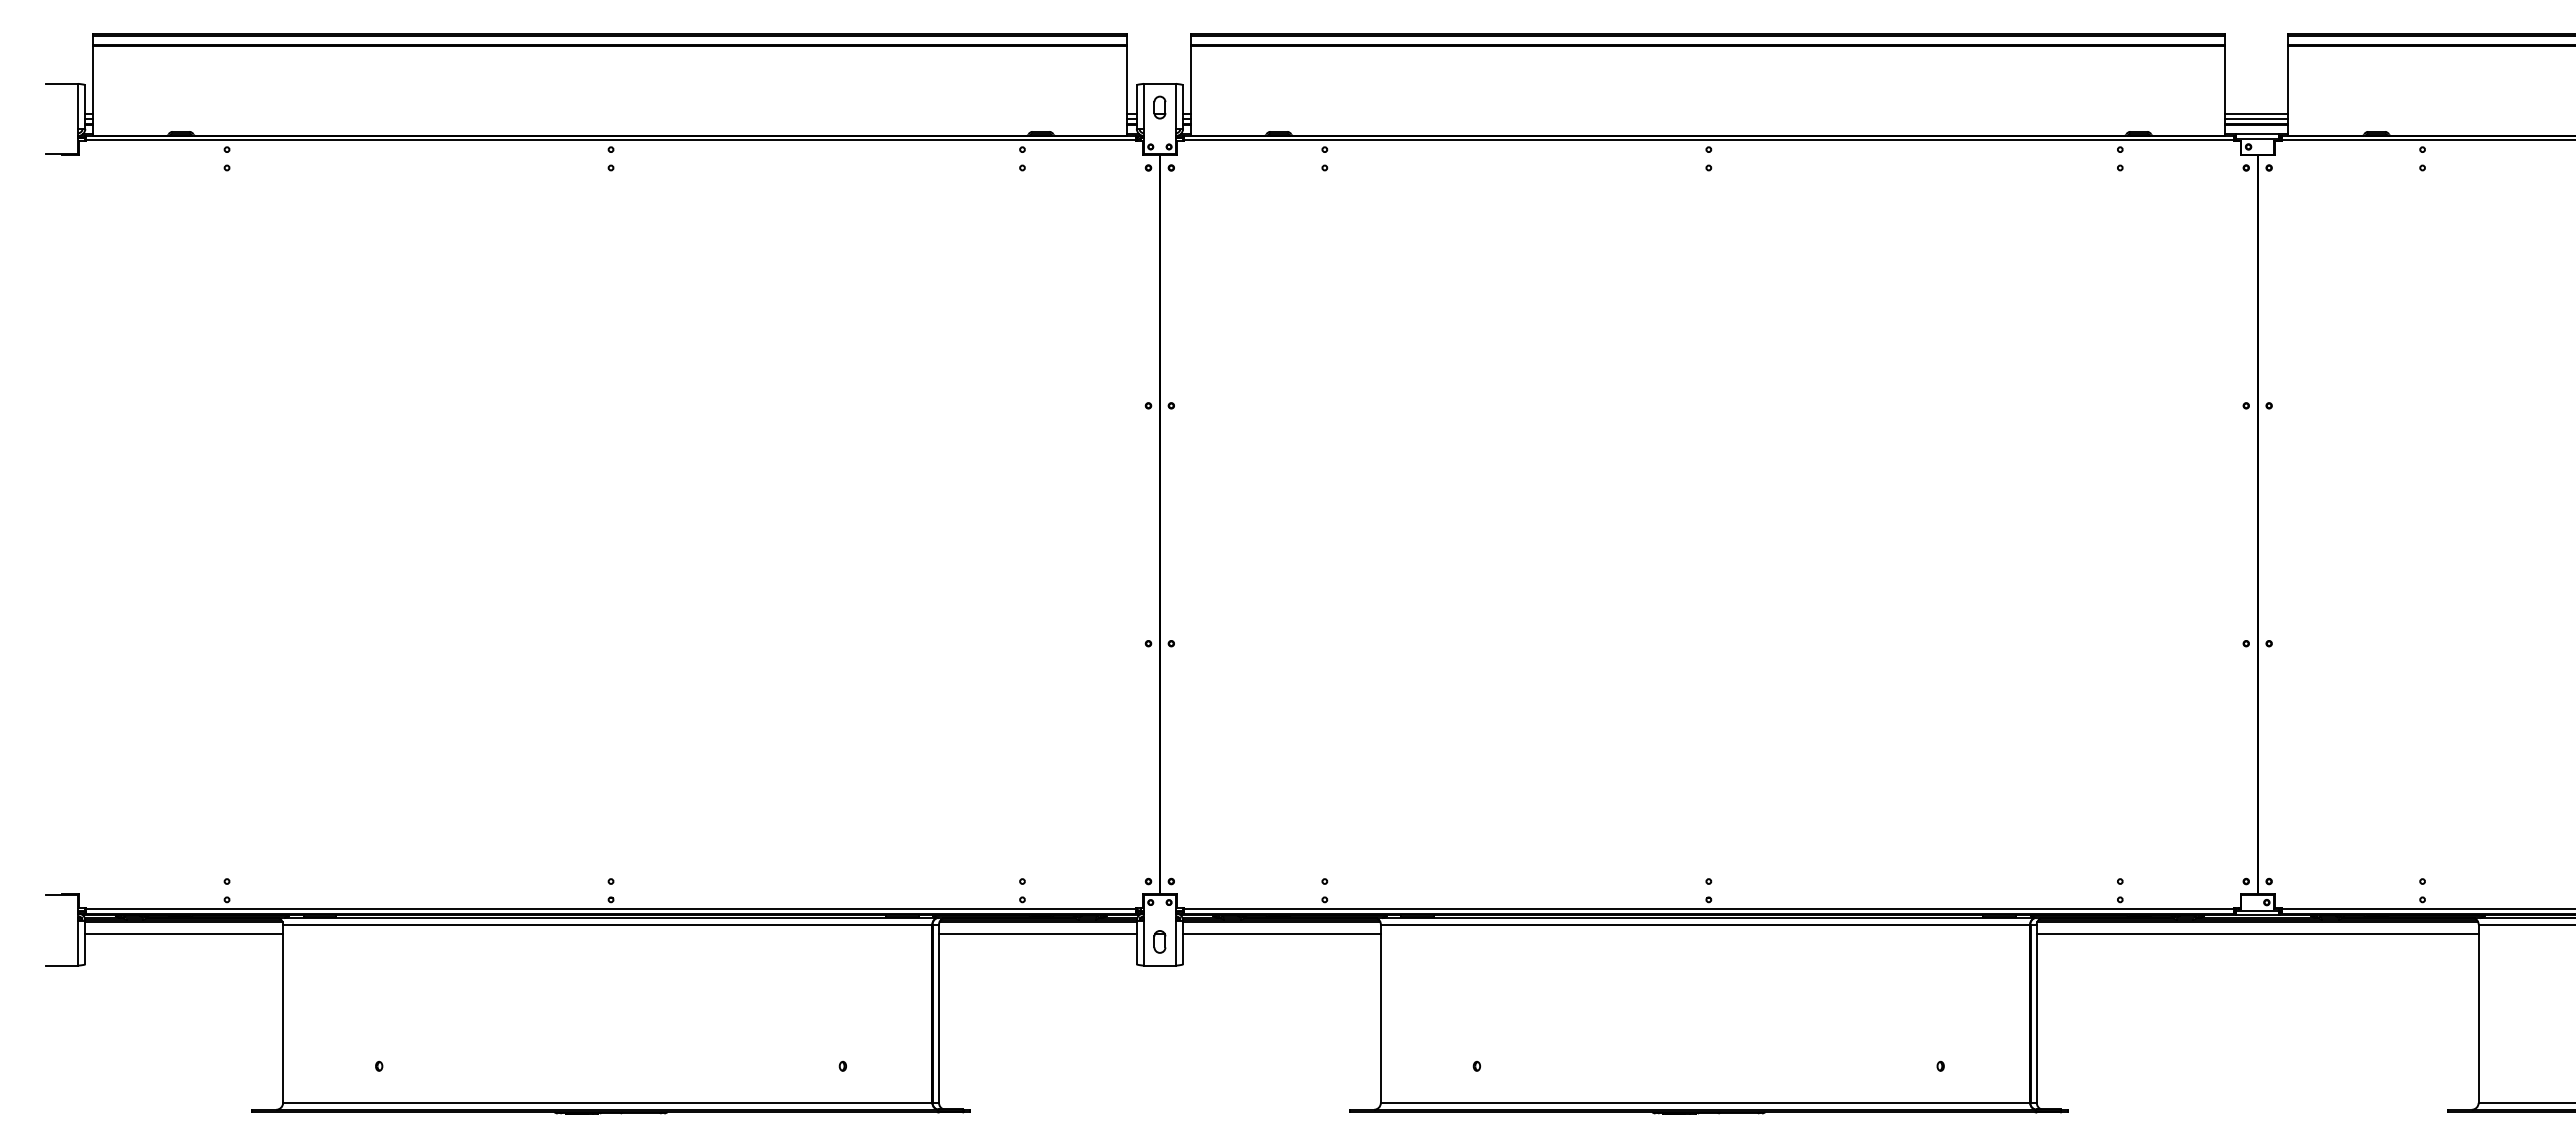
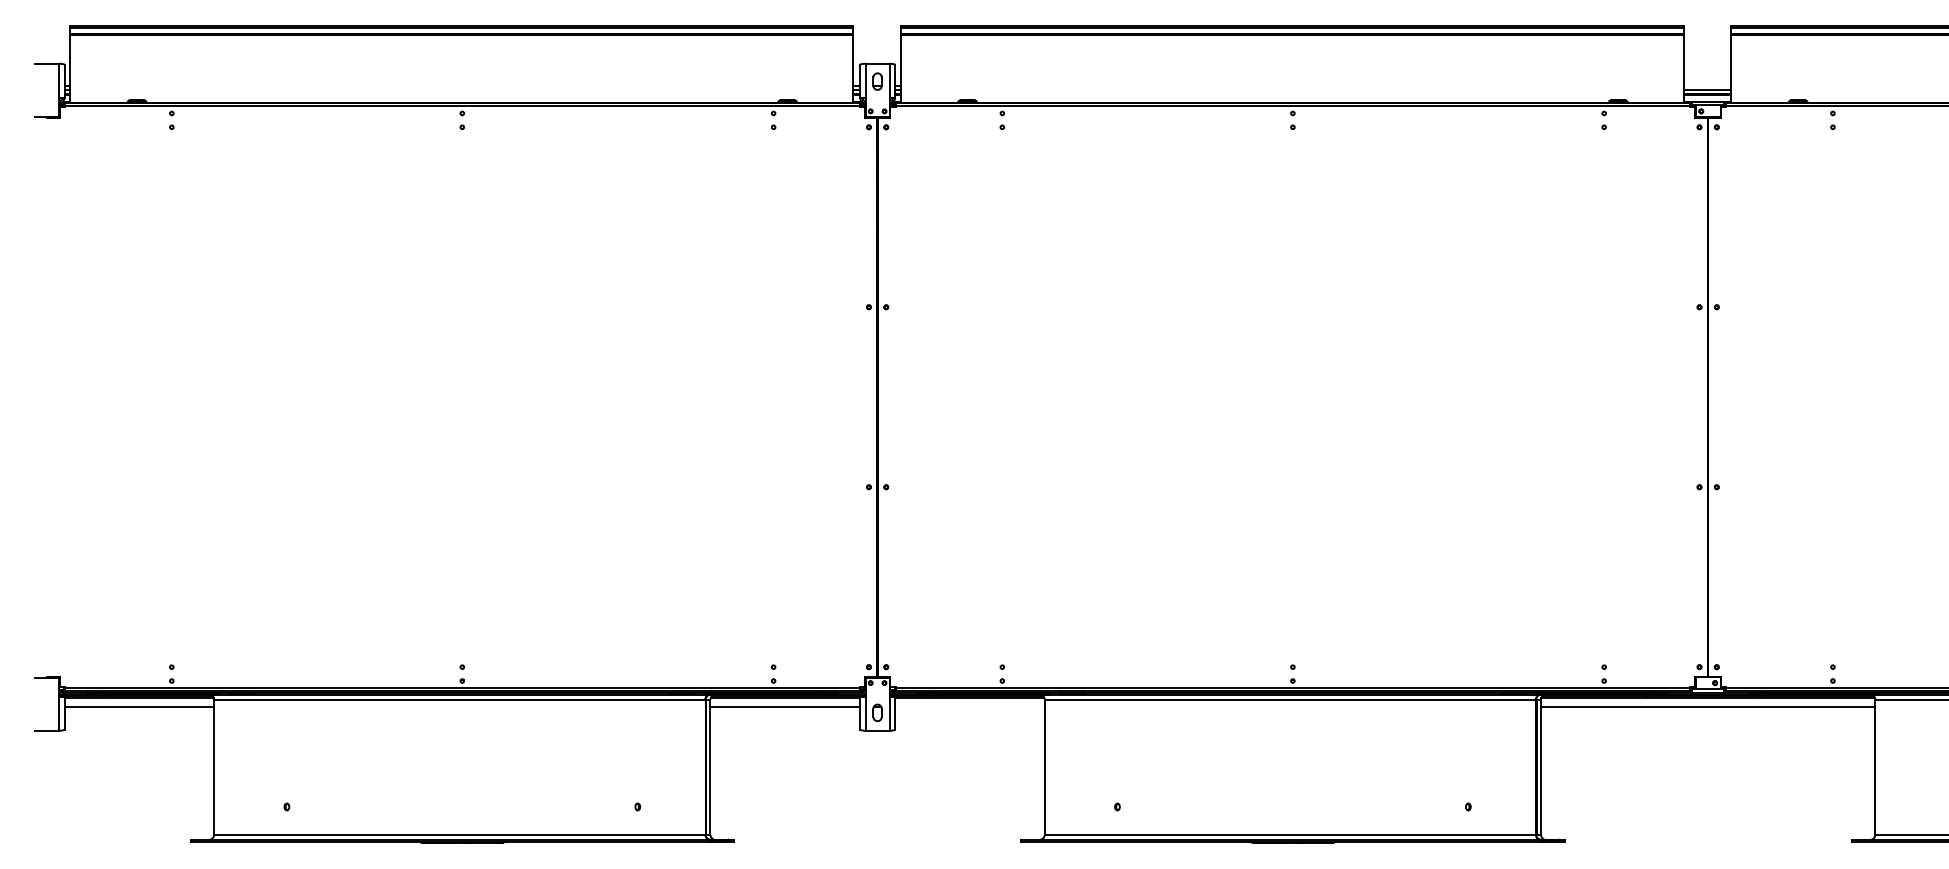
line: (2256, 113) -> (1707, 86), removed
line: (1281, 934) -> (969, 707), removed

